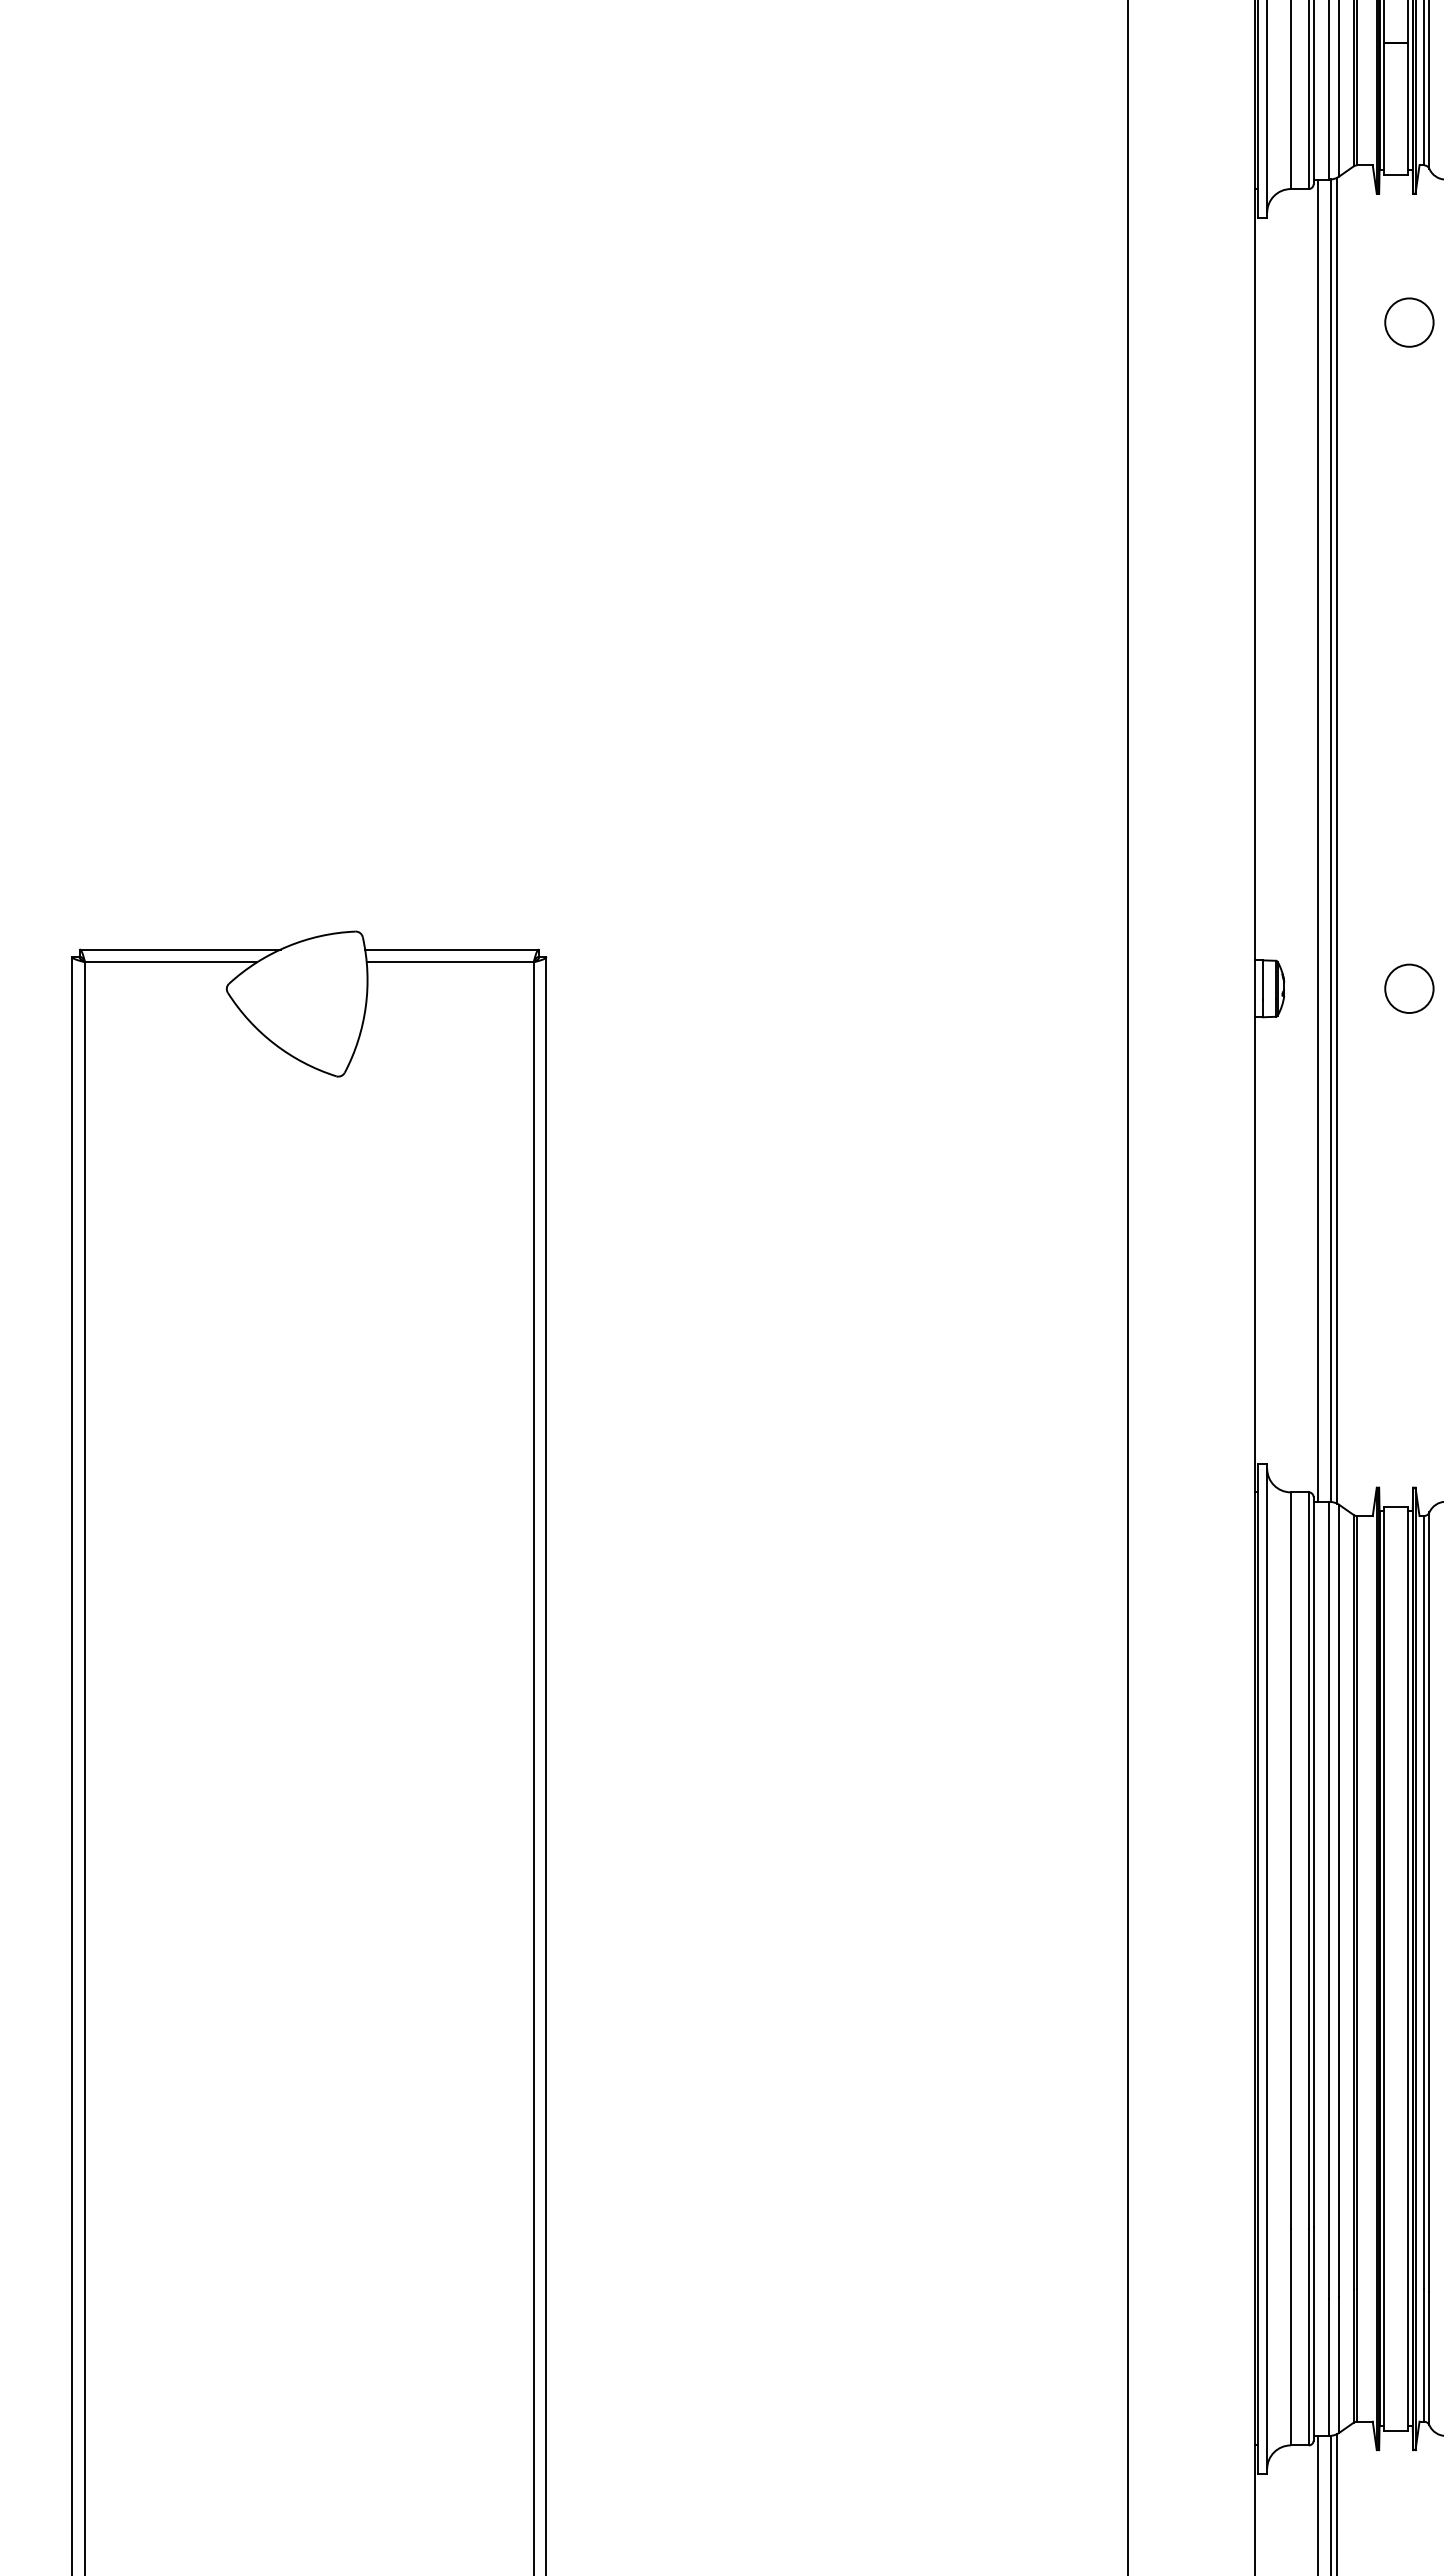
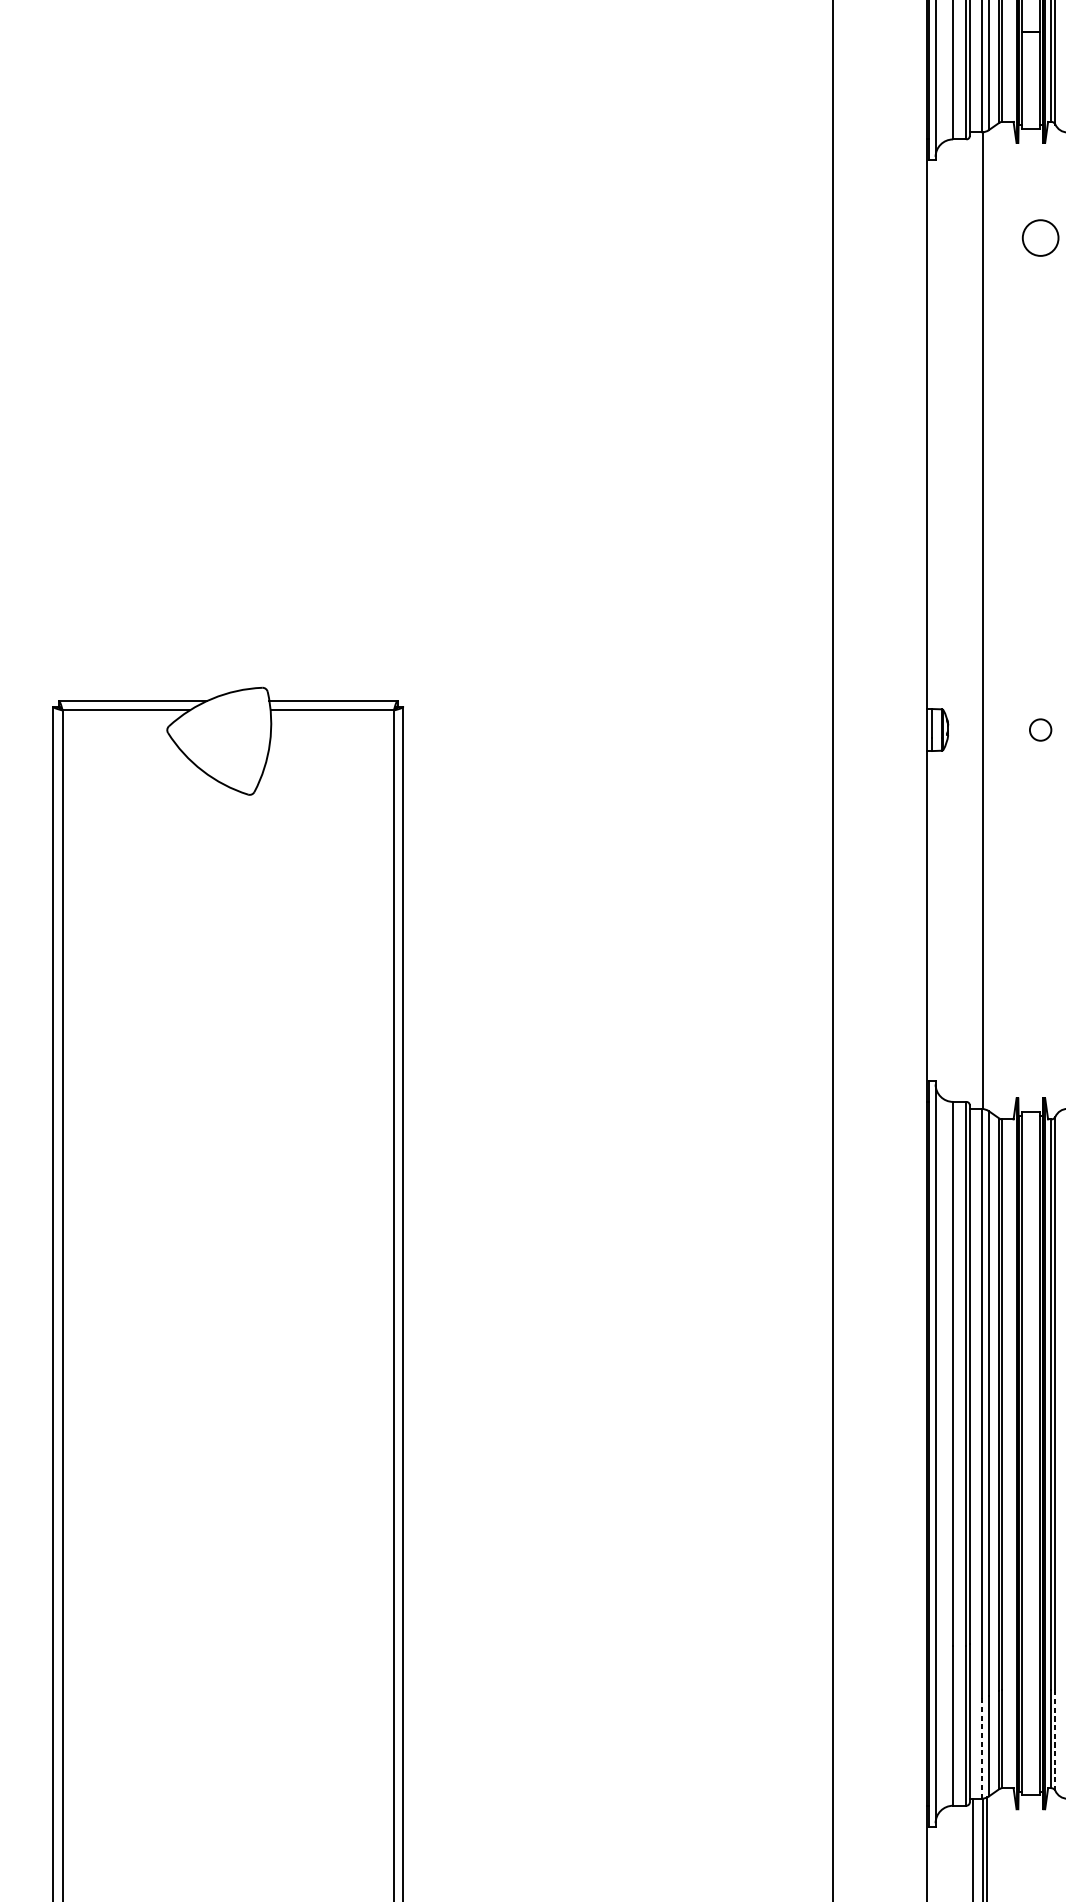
line: (1318, 840) -> (973, 620), removed
line: (1336, 840) -> (986, 620), removed
circle: (1409, 988) -> (1040, 729), size x0.6
line: (1429, 2358) -> (1055, 1741), solid -> dashed
line: (1329, 2367) -> (981, 1748), solid -> dashed

